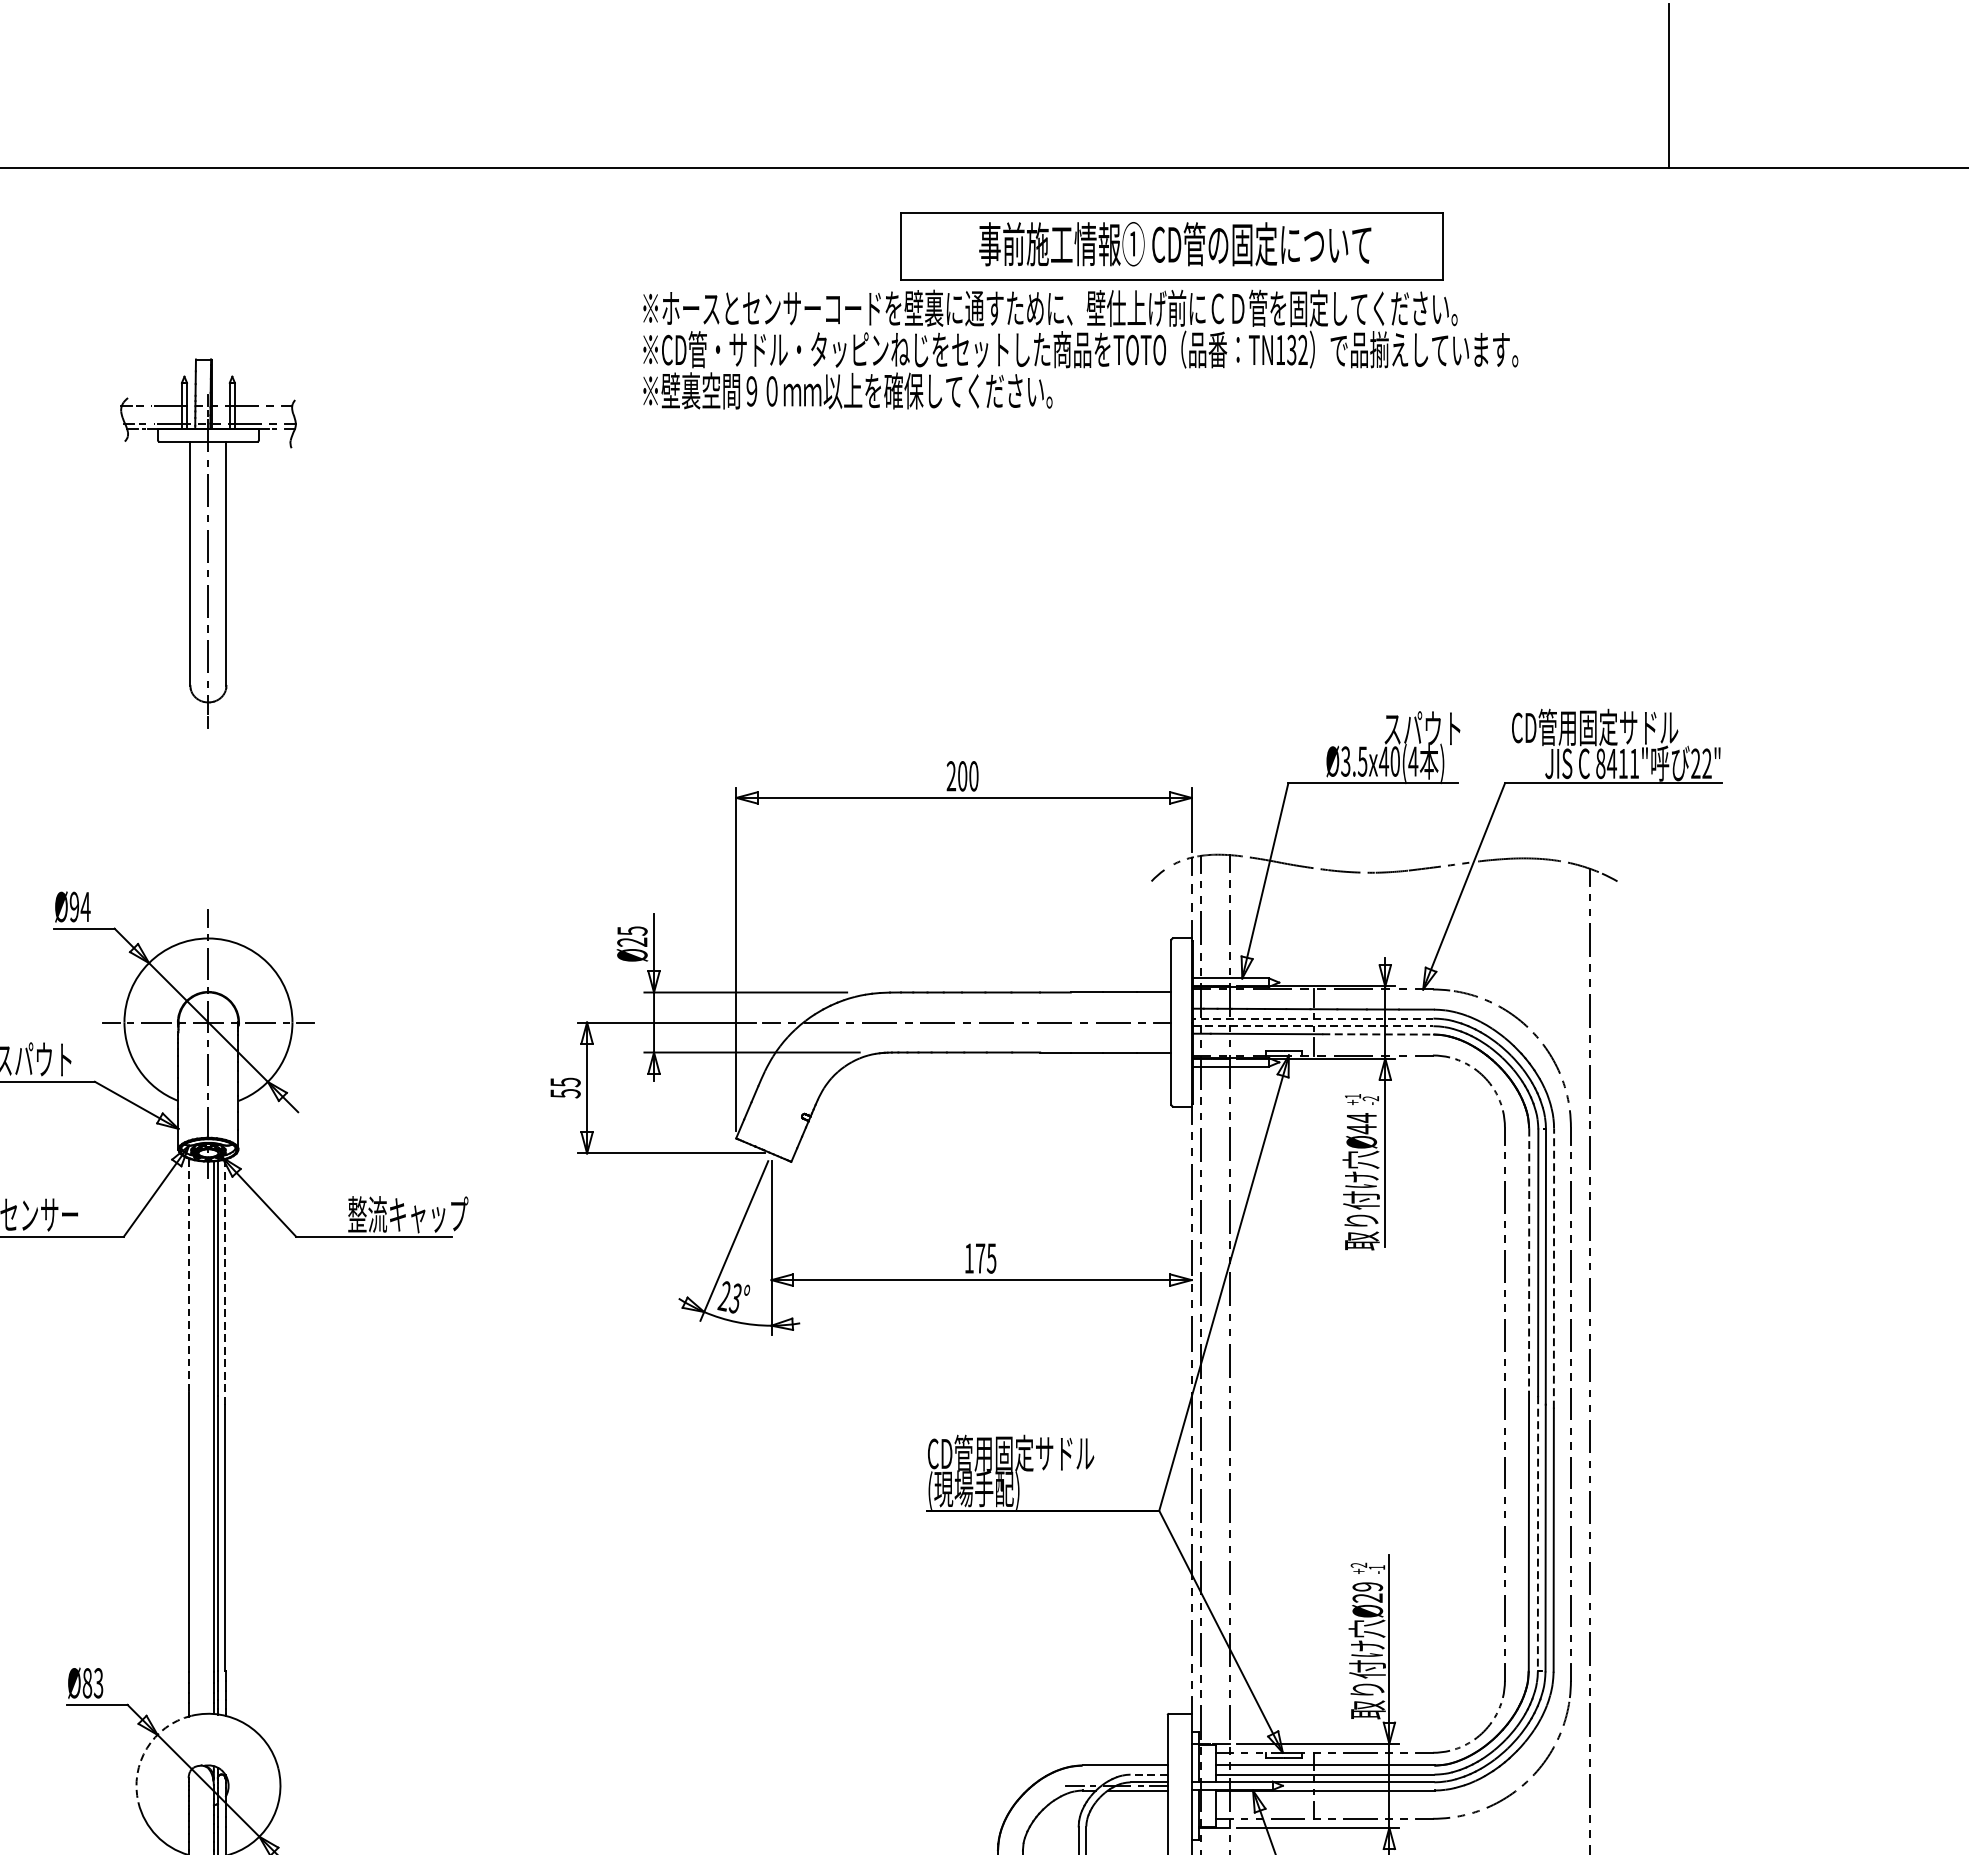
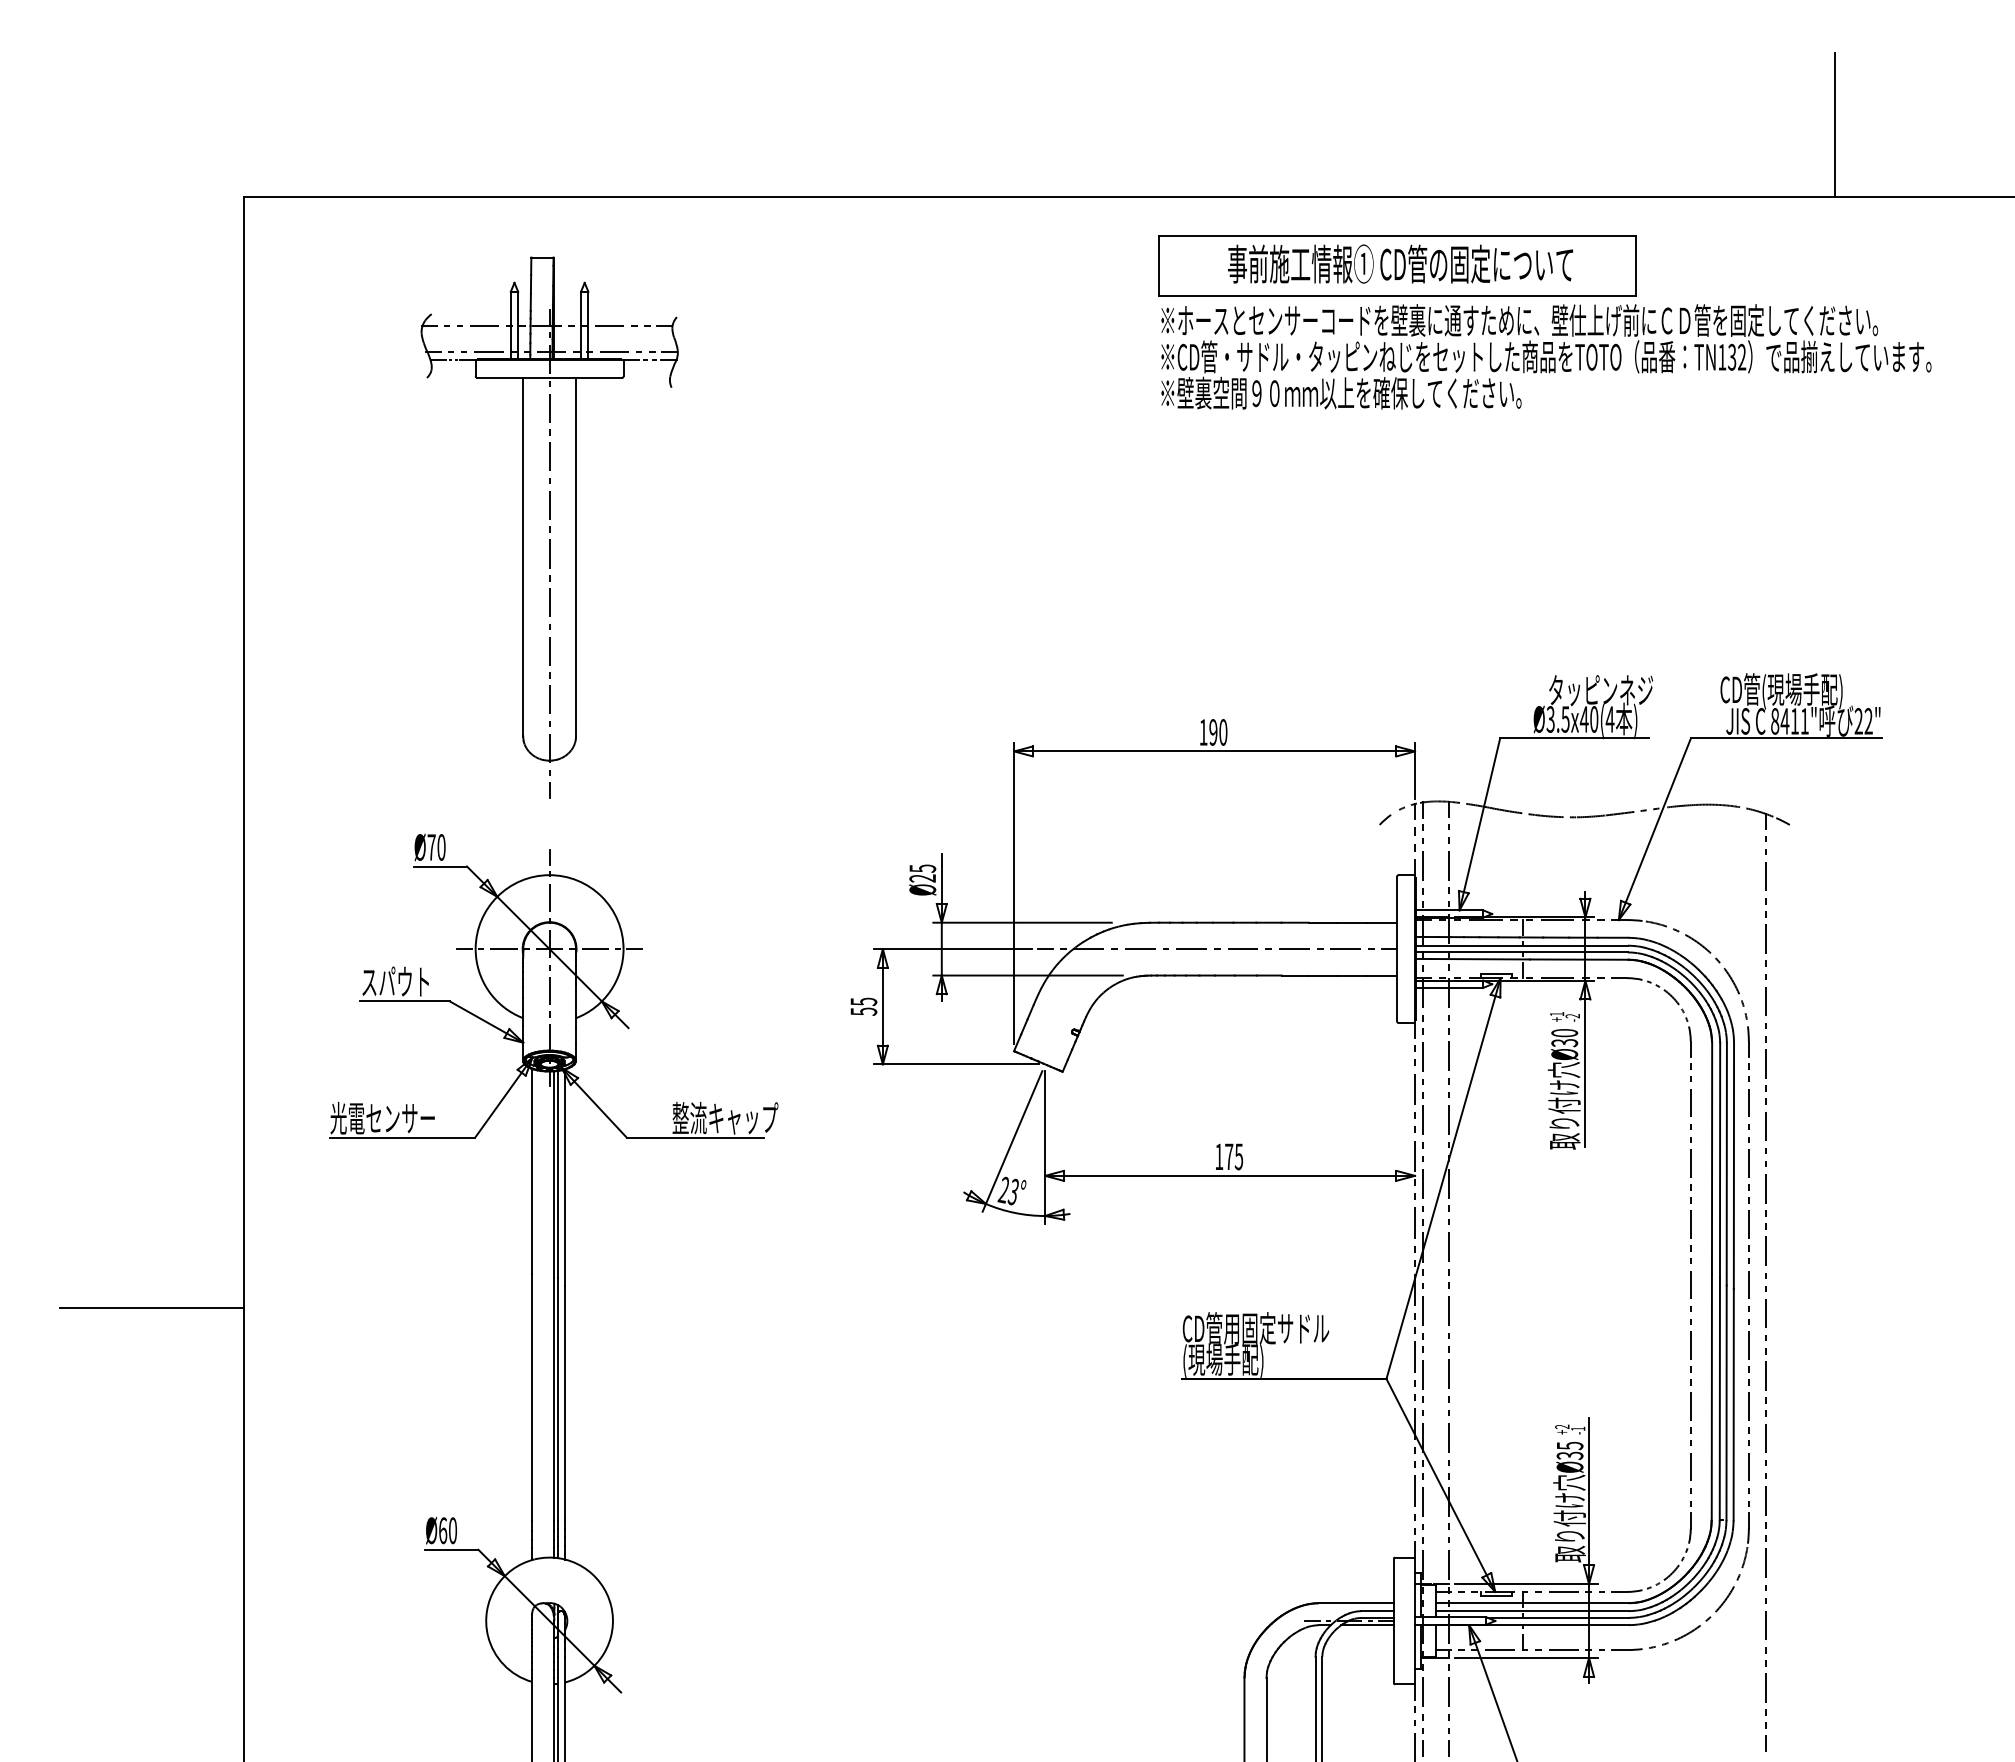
text: (1080, 349) -> (1546, 356), moved
part: (208, 543) -> (549, 527), size x1.67
text: (1403, 728) -> (1601, 690), スパウト -> タッピンネジ
text: (1595, 729) -> (1770, 691), CD管用固定サドル -> CD管(現場手配)
text: (957, 776) -> (1208, 732), 200 -> 190
text: (79, 907) -> (436, 847), Ø94 -> Ø70
line: (1312, 1018) -> (1521, 945), dashed -> solid
line: (1312, 1026) -> (1521, 952), dashed -> solid
line: (1378, 1034) -> (1579, 959), dashed -> solid
text: (1361, 1122) -> (1564, 1037), Ø44 -> Ø30
line: (1529, 1260) -> (1712, 1158), dashed -> solid
line: (1553, 1268) -> (1733, 1165), dashed -> solid
line: (189, 1275) -> (532, 1171), dashed -> solid
line: (225, 1281) -> (564, 1177), dashed -> solid
line: (1537, 1534) -> (1719, 1399), dashed -> solid
text: (1367, 1592) -> (1569, 1450), Ø29 -> Ø35
text: (93, 1683) -> (448, 1530), Ø83 -> Ø60
arc: (147, 1748) -> (495, 1588), dashed -> solid
line: (1149, 1775) -> (1377, 1611), dashed -> solid

